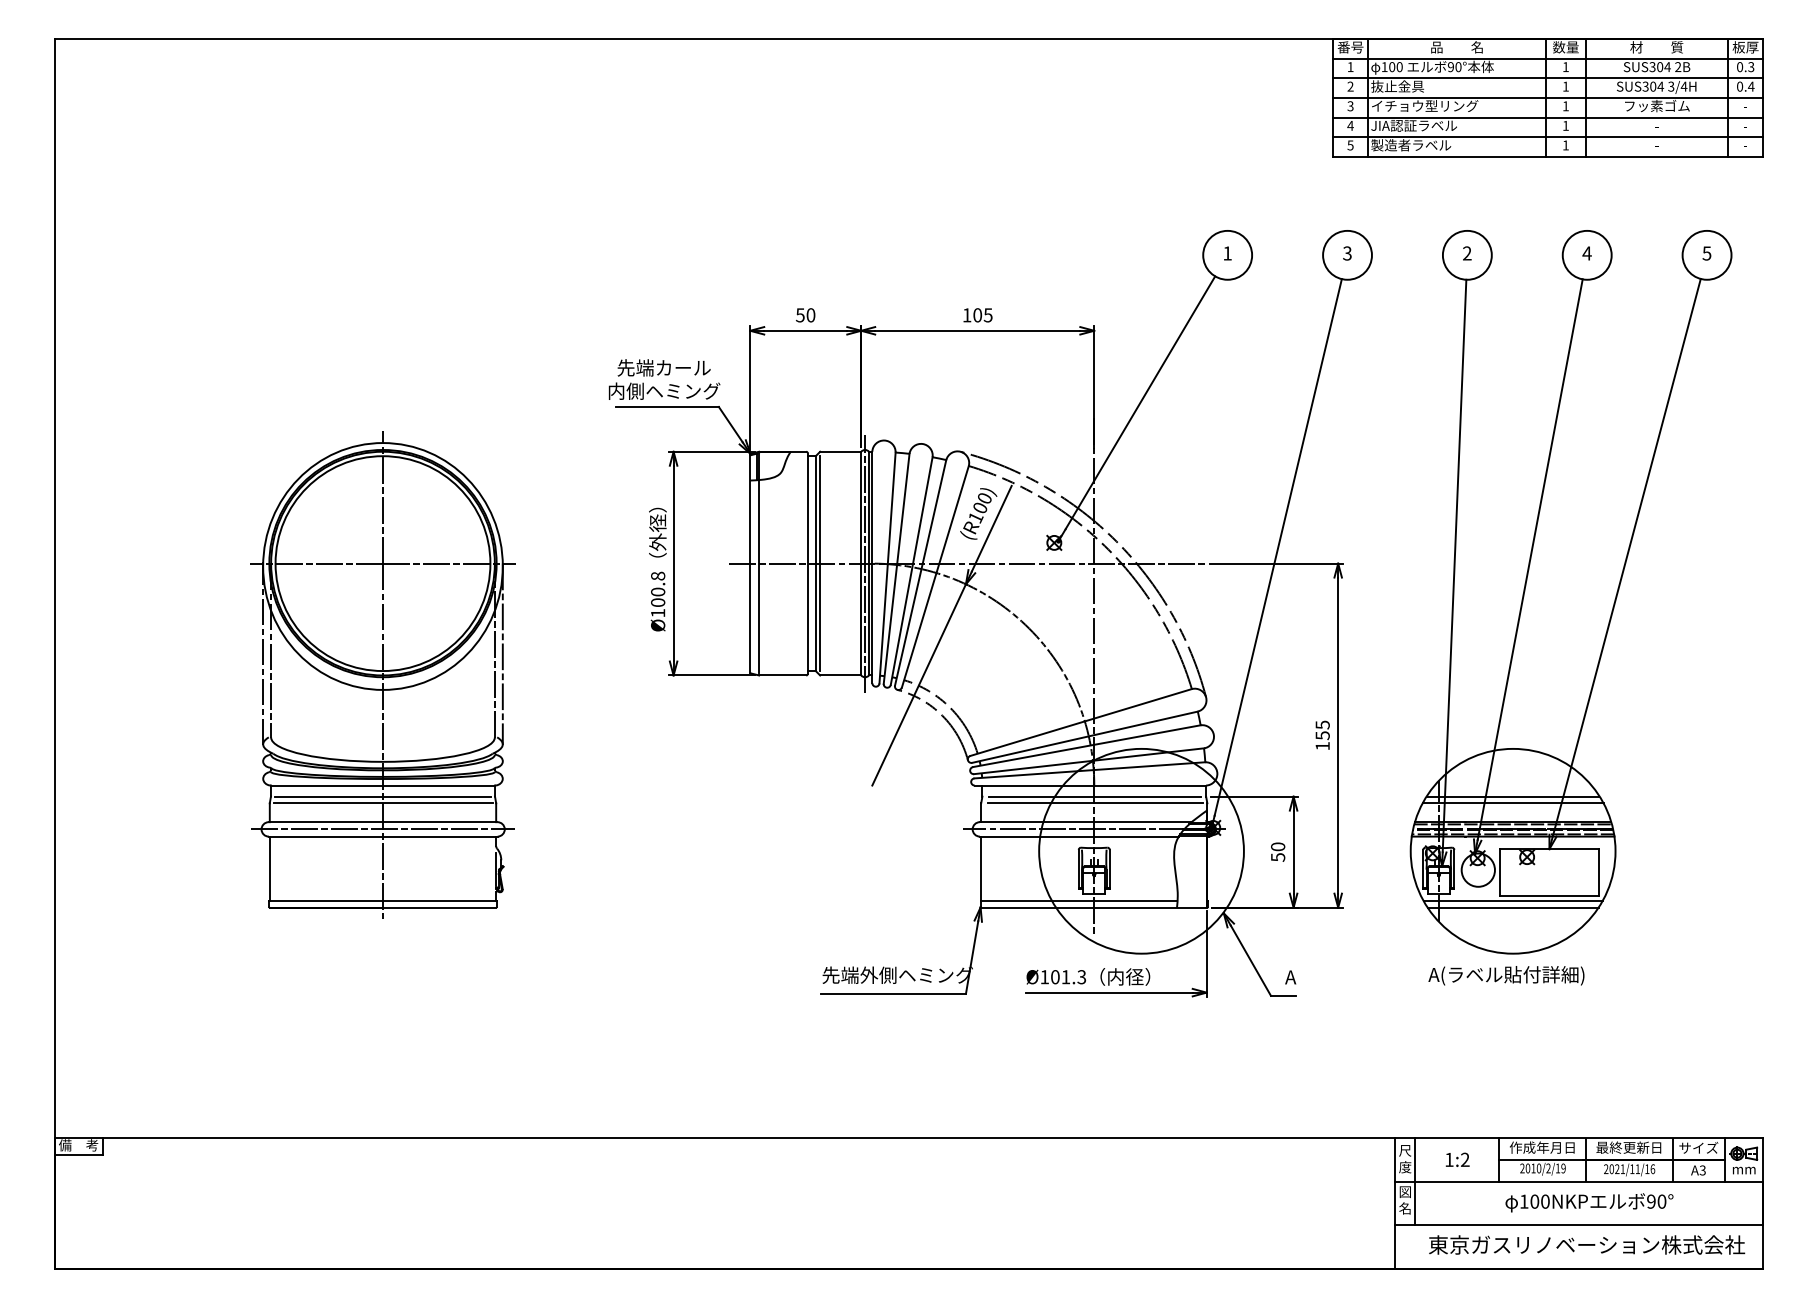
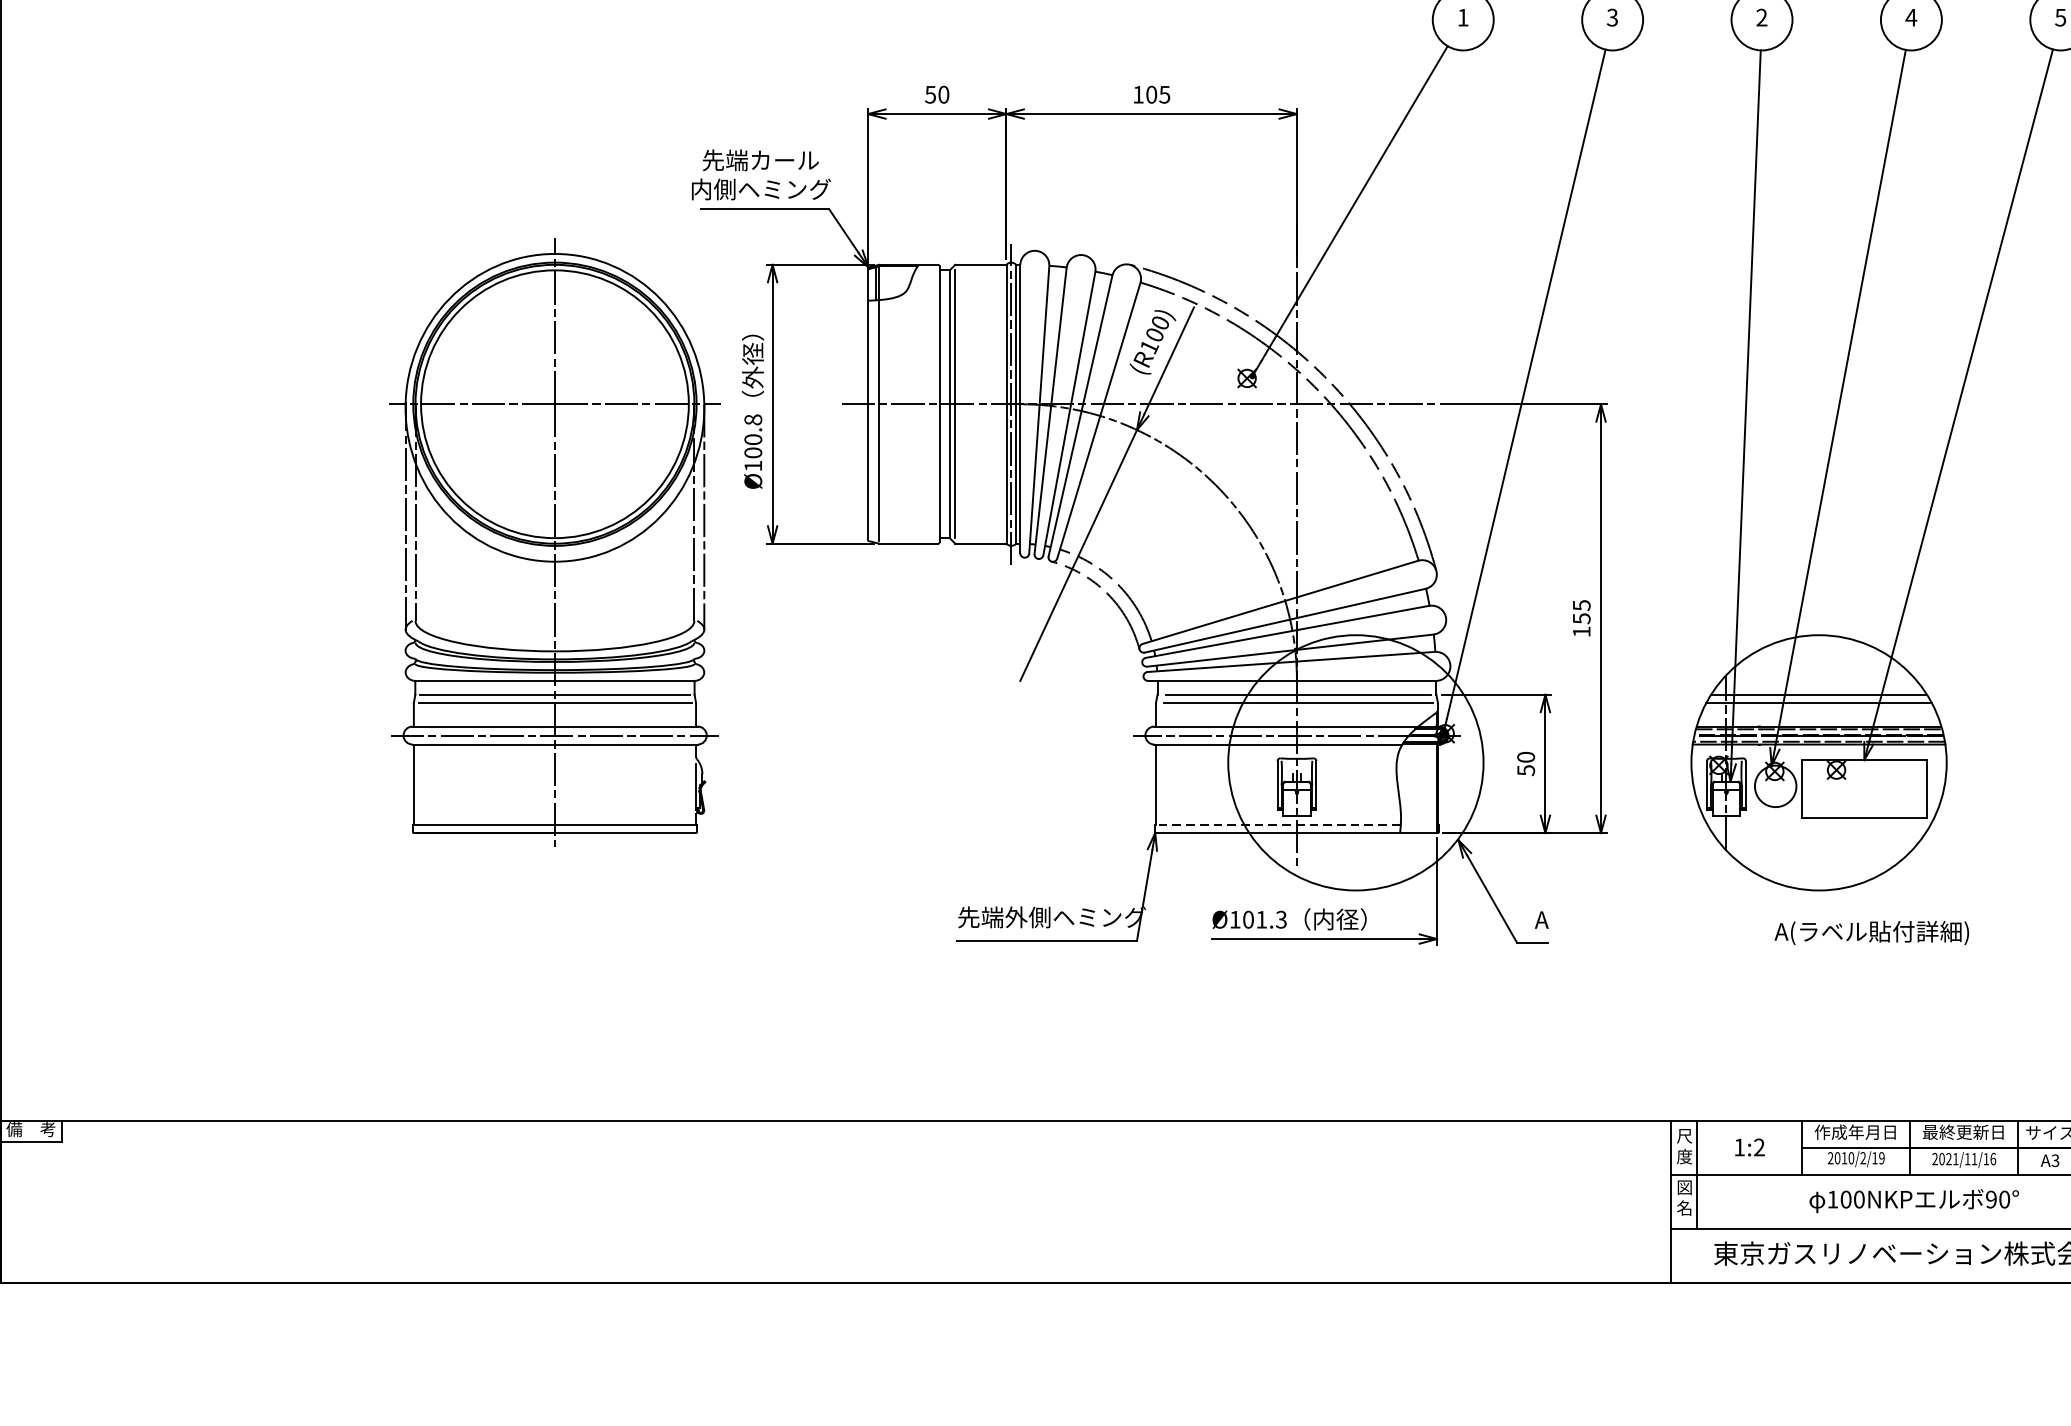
part: (382, 674) -> (554, 542), moved
line: (1078, 900) -> (1277, 824), solid -> dashed
line: (1512, 900) -> (1818, 824), removed
line: (1512, 907) -> (1818, 832), removed
text: (1506, 975) -> (1871, 932), moved

